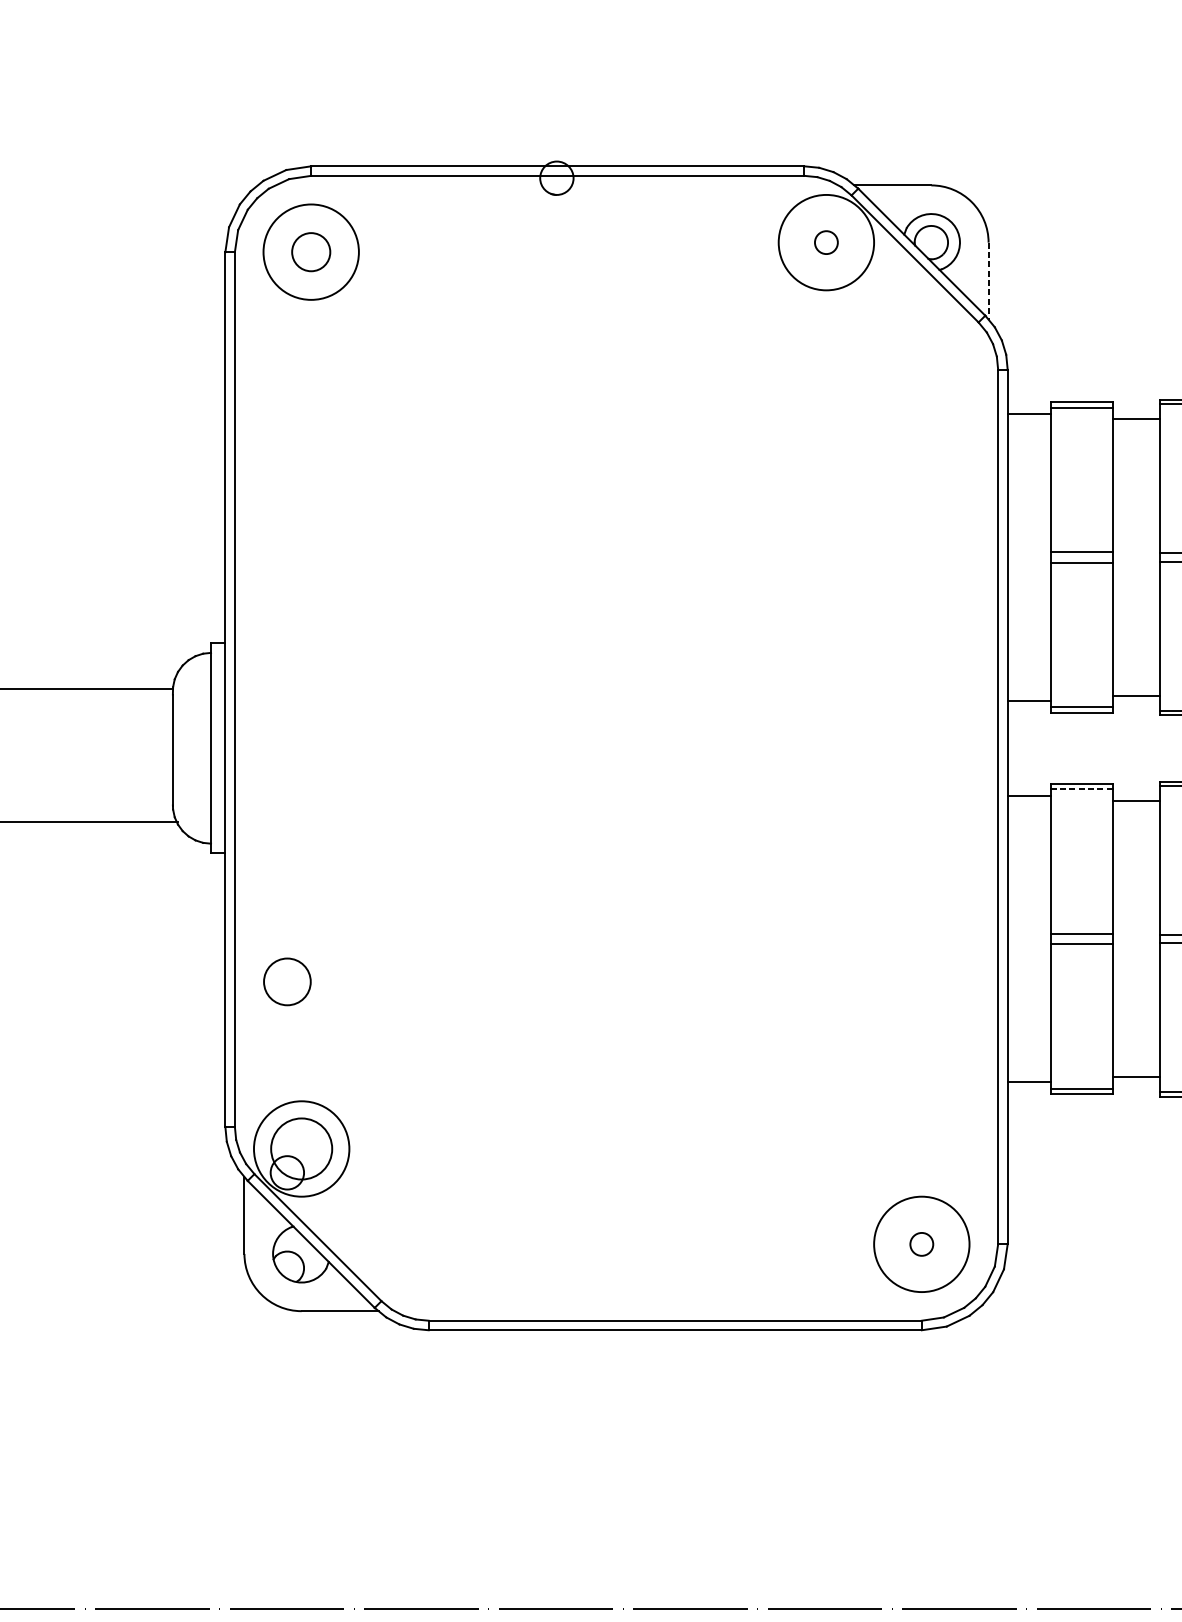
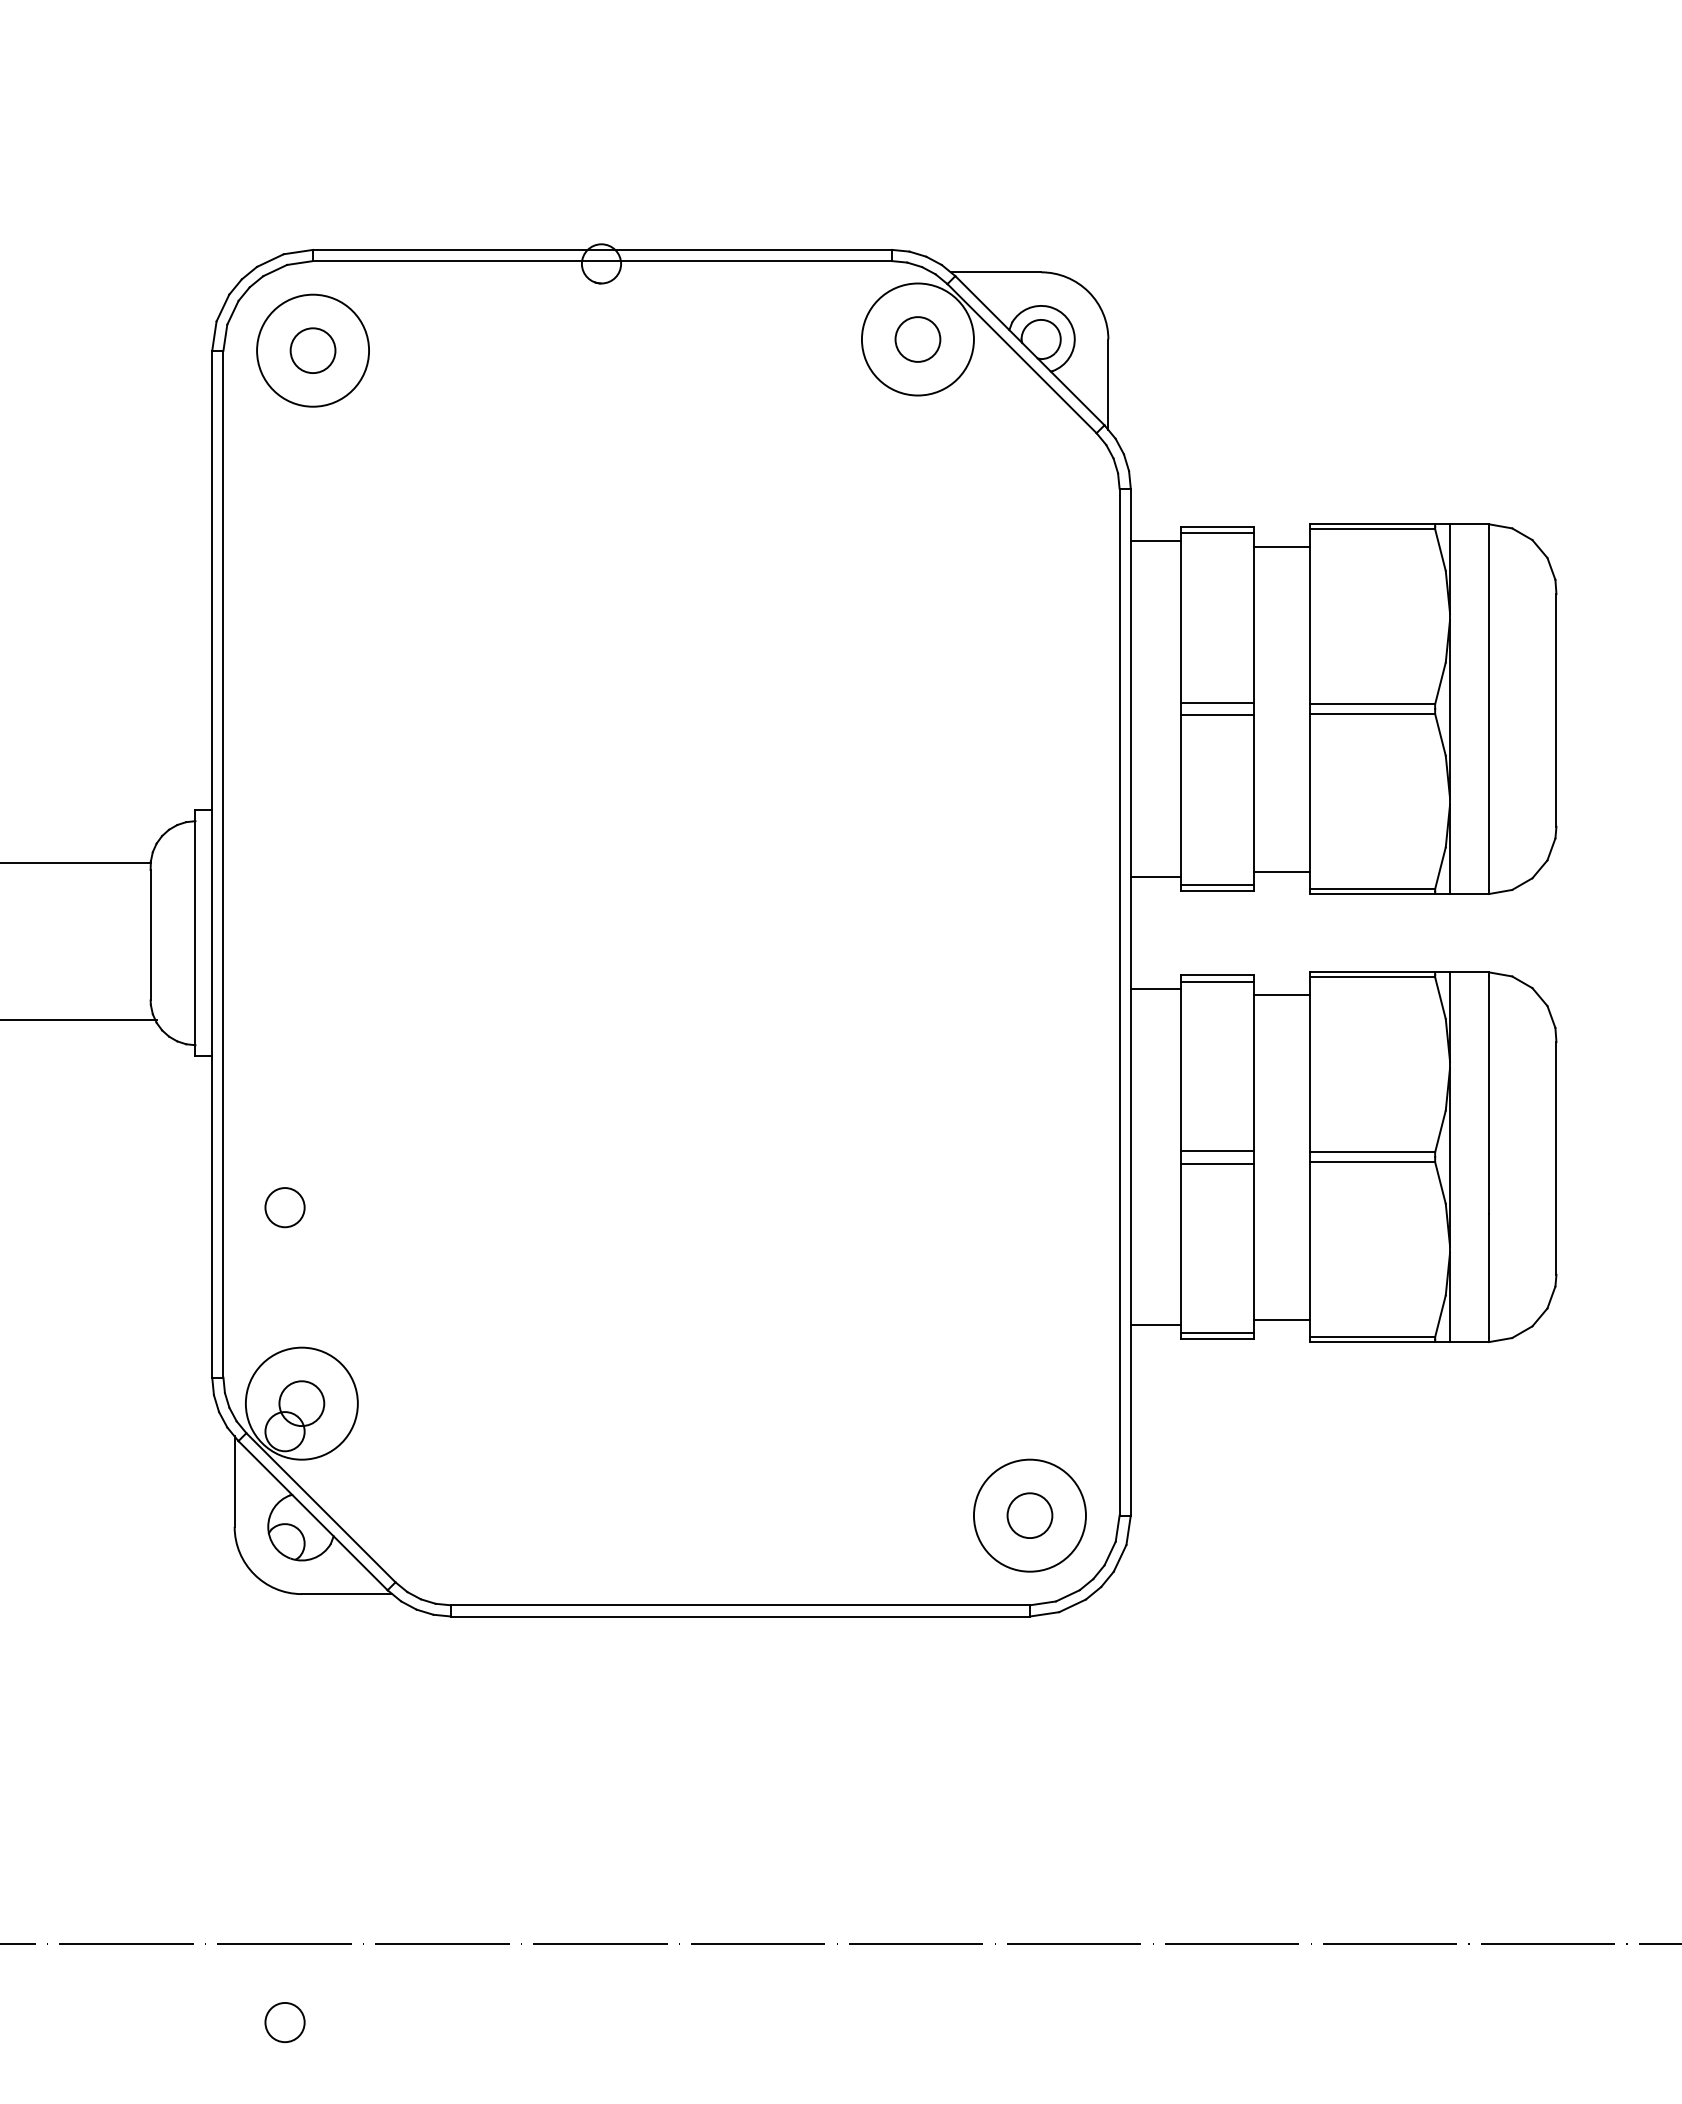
circle: (826, 242) -> (917, 339), size x1.67
line: (988, 281) -> (1108, 385), dashed -> solid
line: (1082, 789) -> (1218, 981), dashed -> solid
circle: (286, 981) -> (284, 1207), size x0.71
circle: (301, 1148) -> (301, 1403), size x0.62
circle: (921, 1244) -> (1029, 1515), size x1.67

